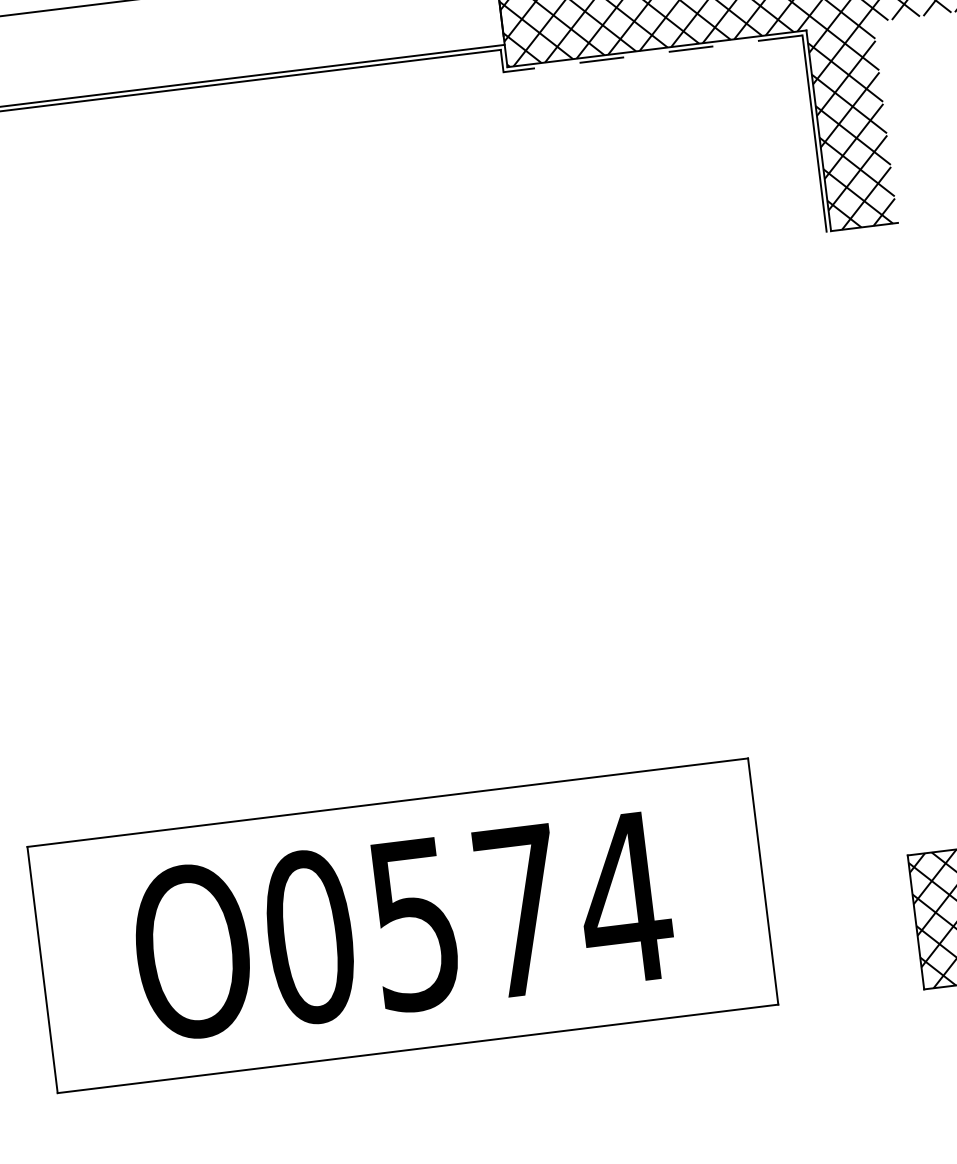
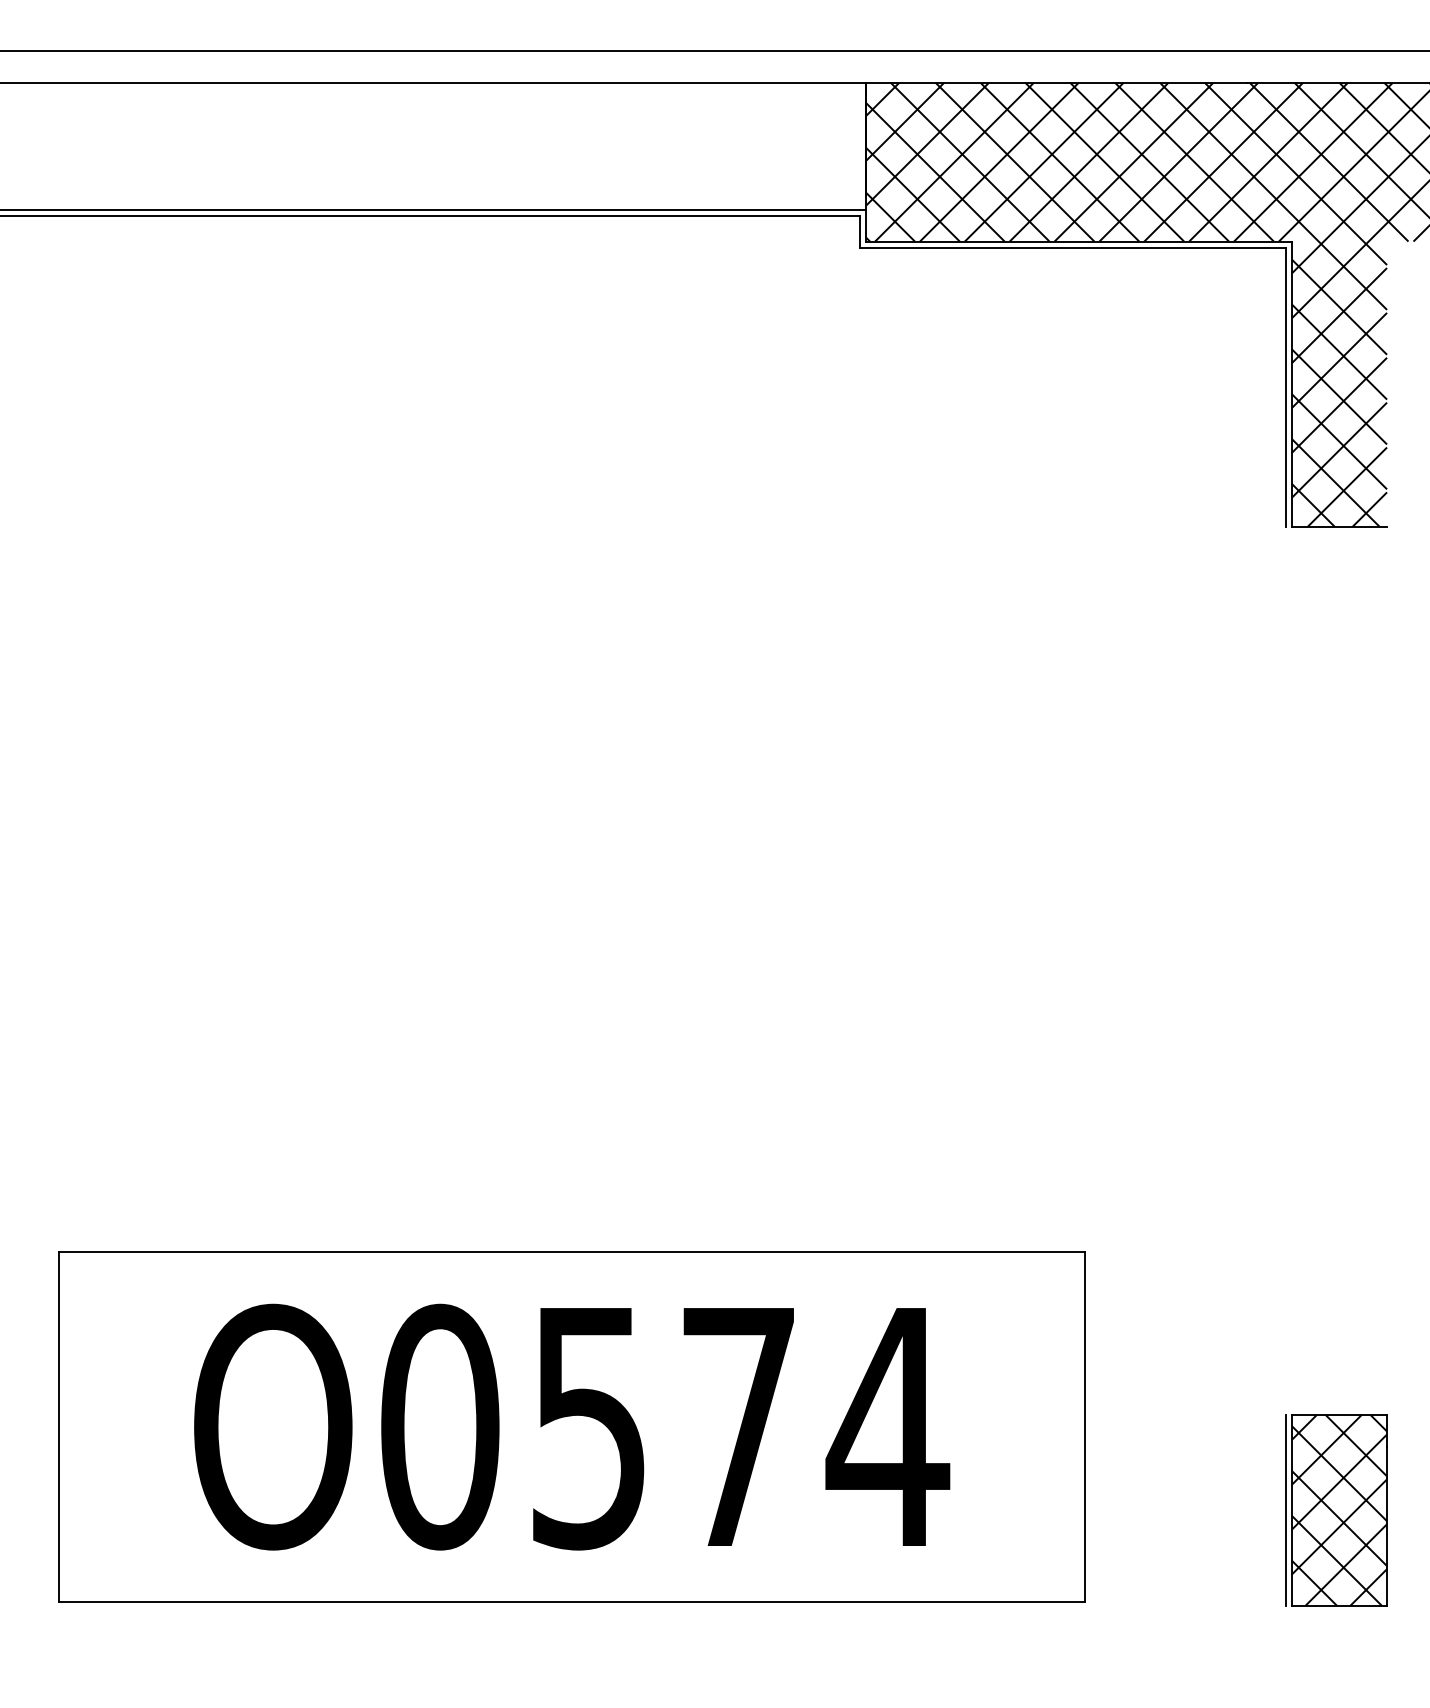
line: (652, 53) -> (1072, 247), dashed -> solid
line: (911, 922) -> (1285, 1510), added

